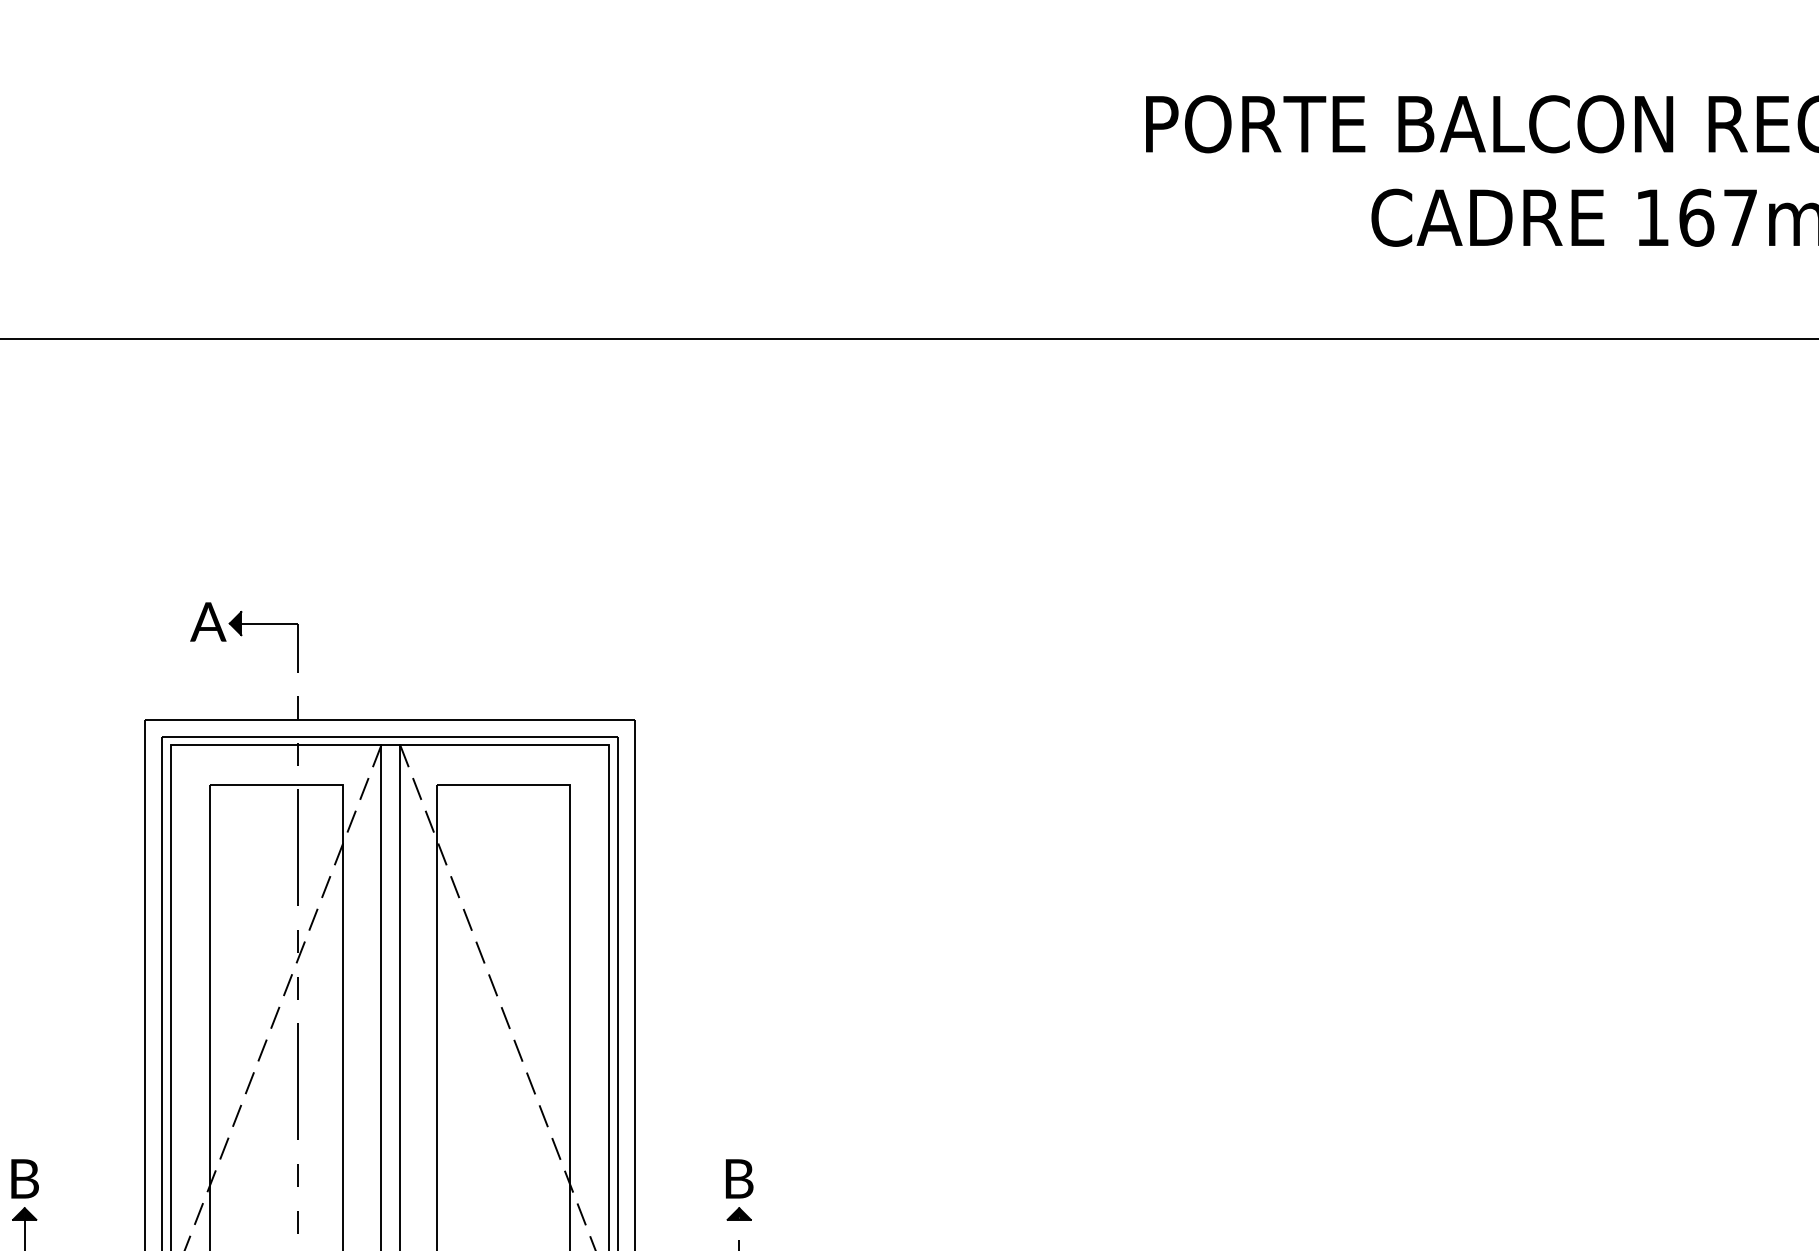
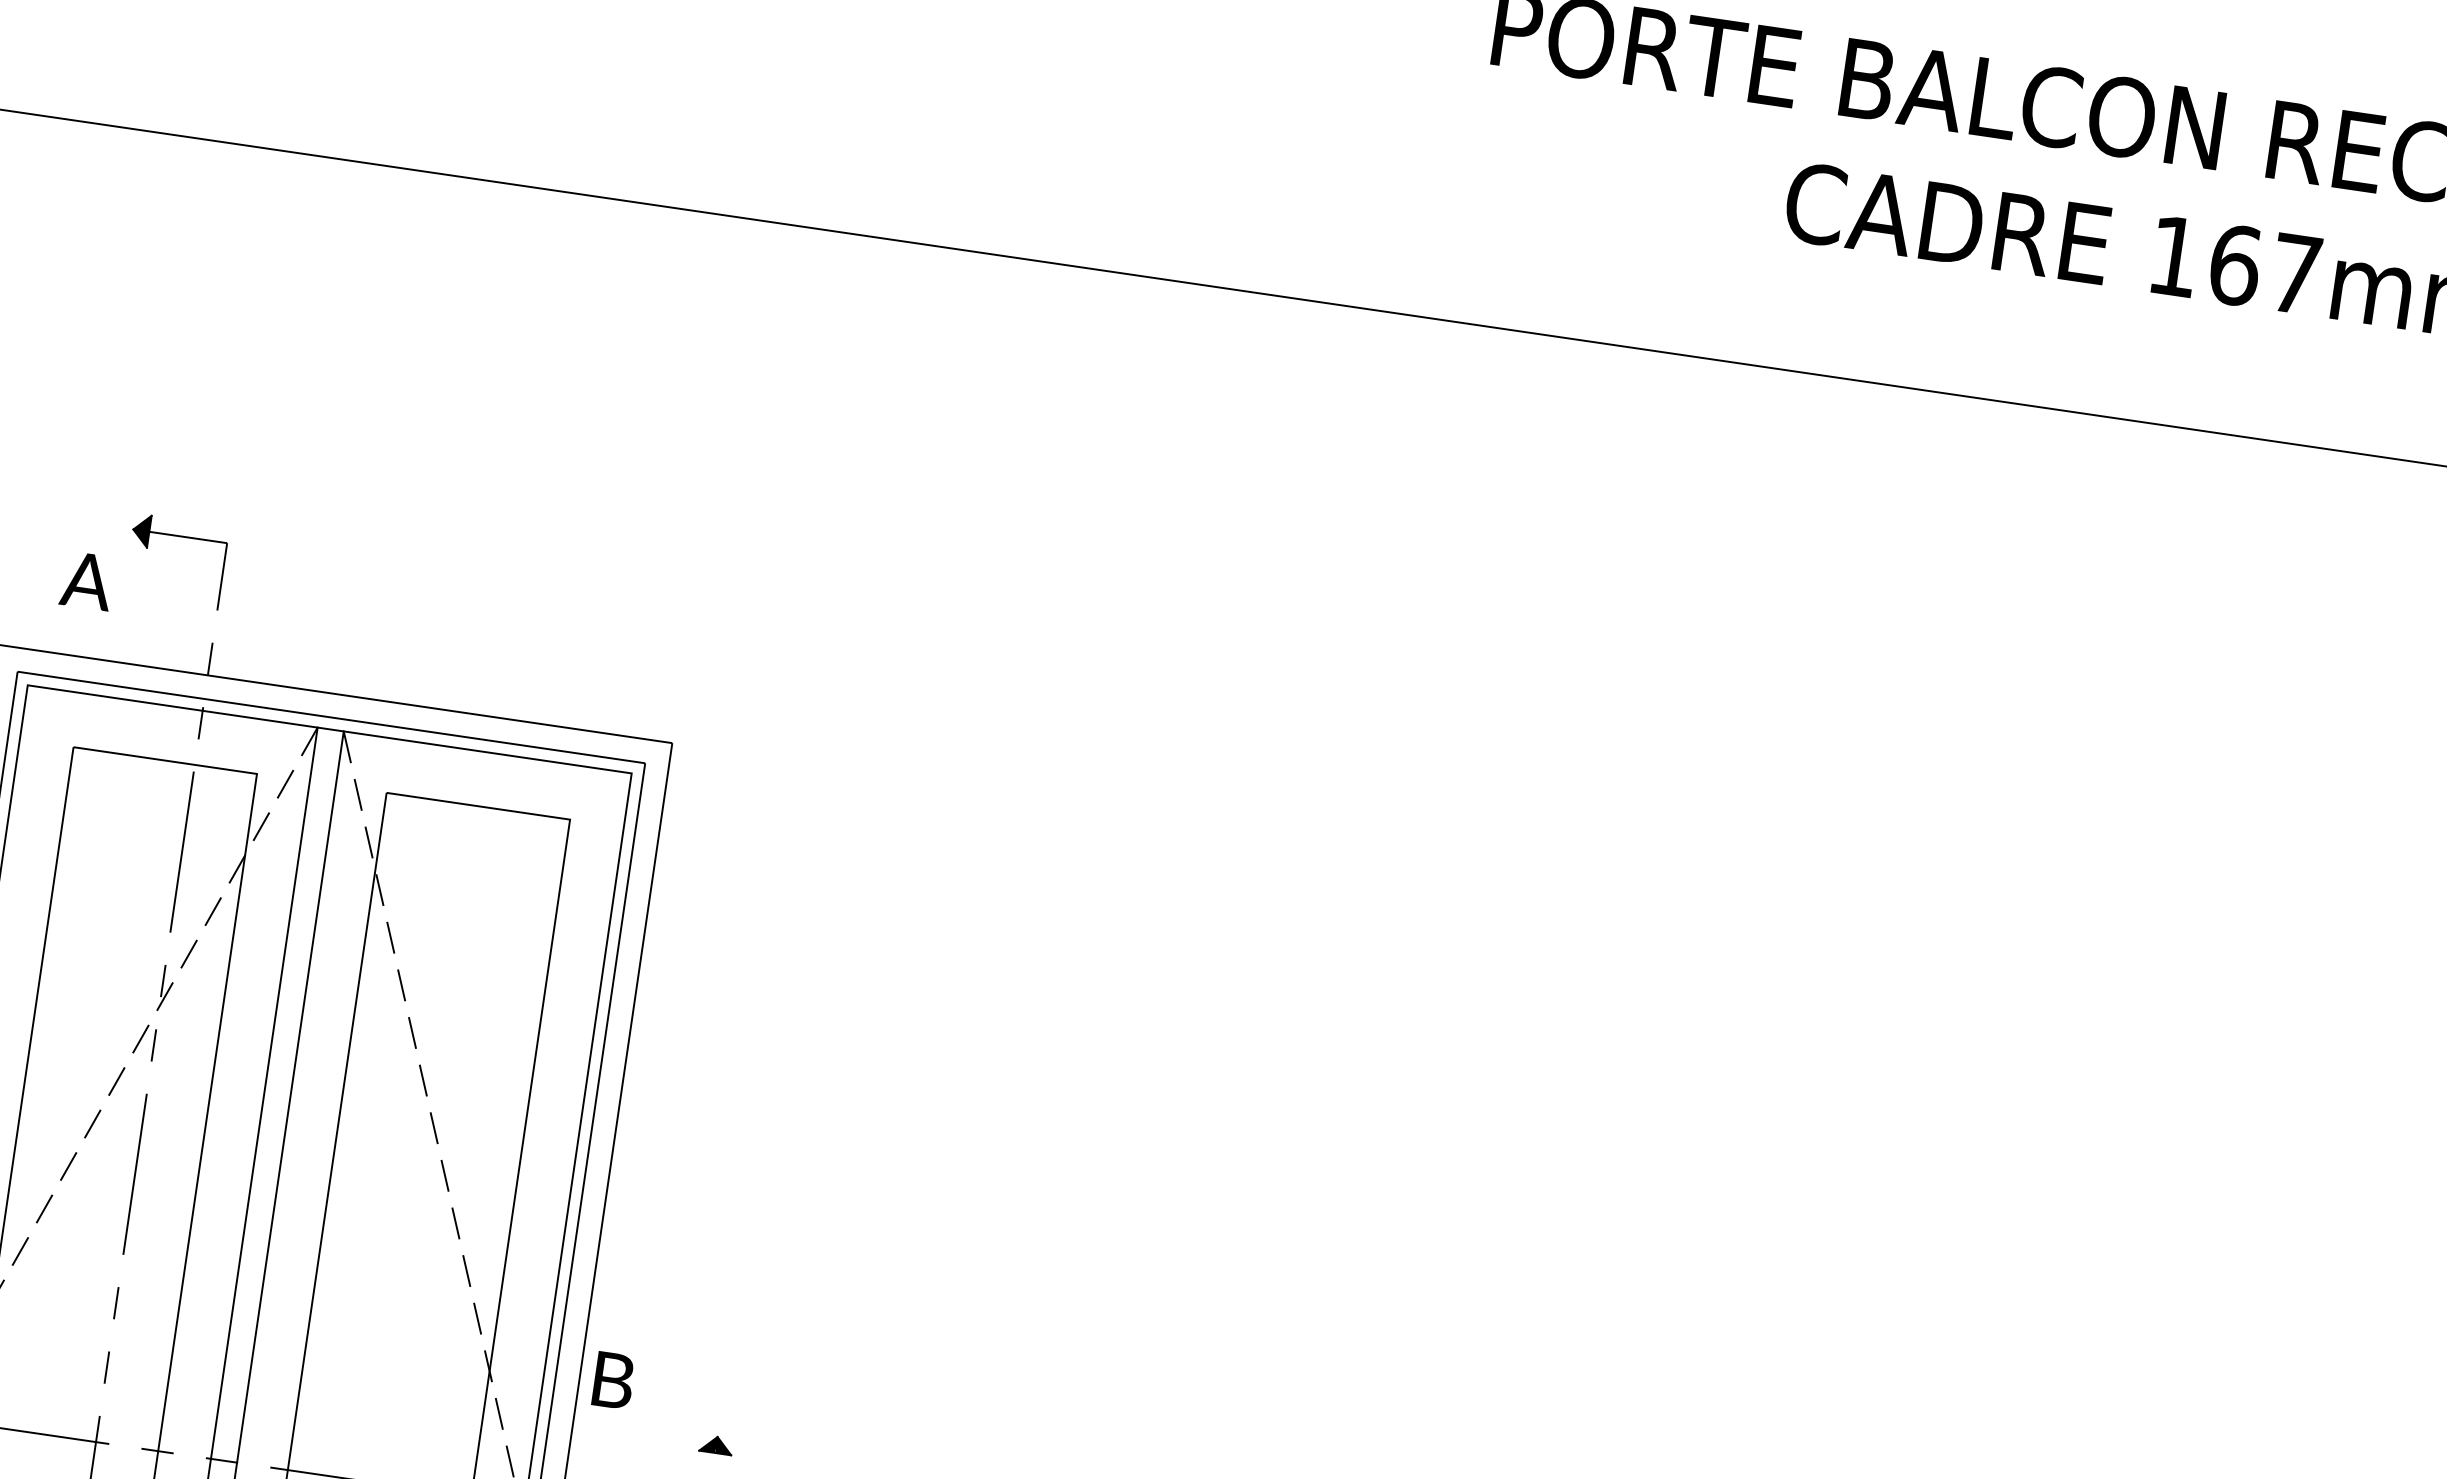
text: (208, 621) -> (87, 580), moved
text: (739, 1178) -> (613, 1380), moved

